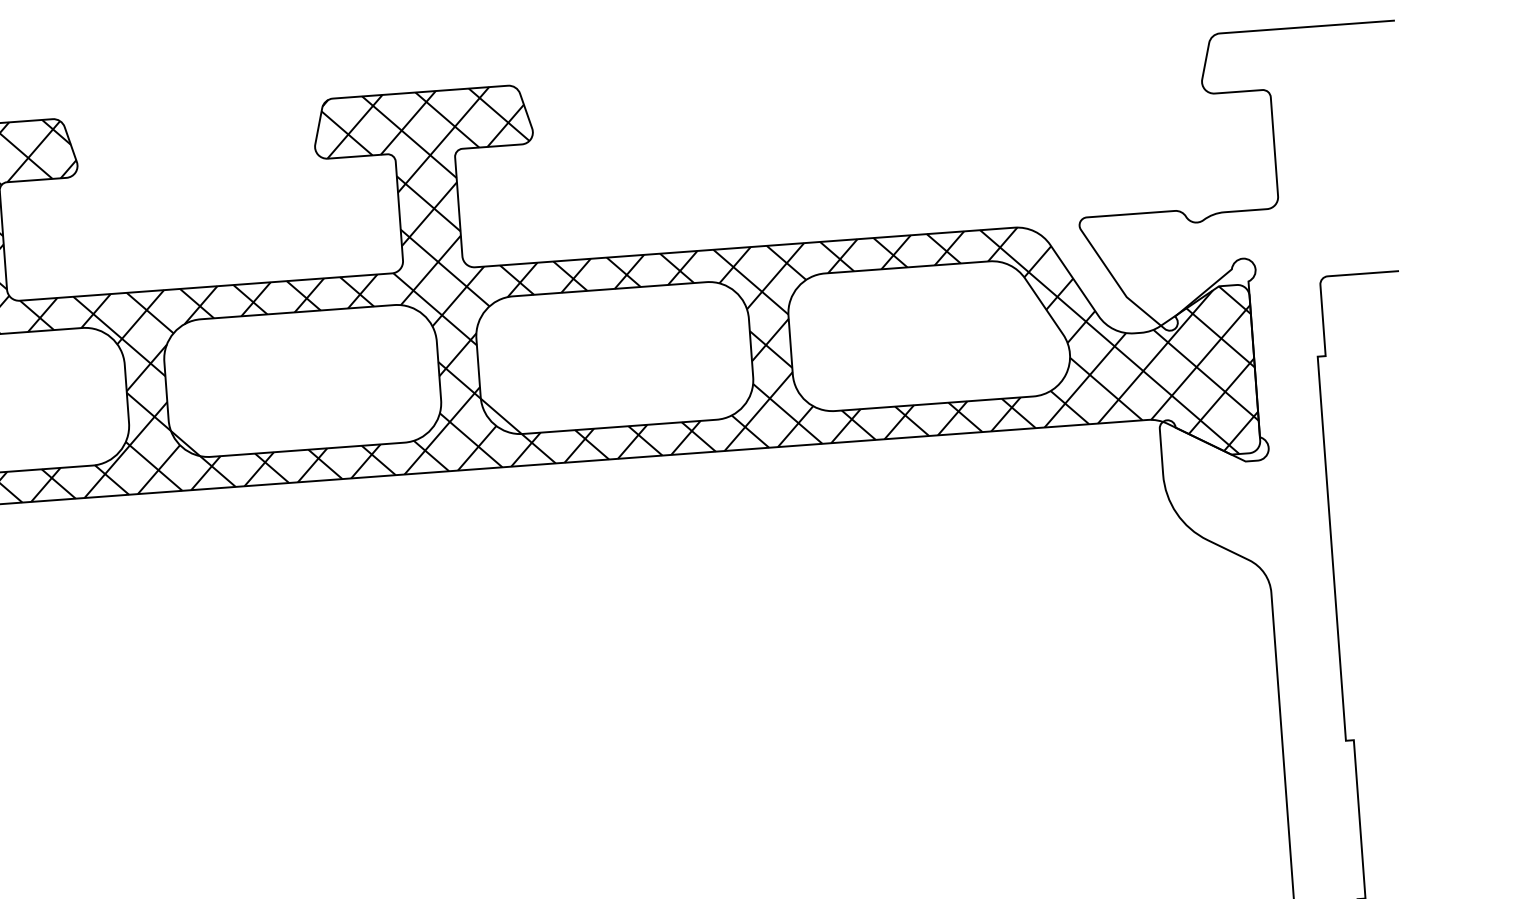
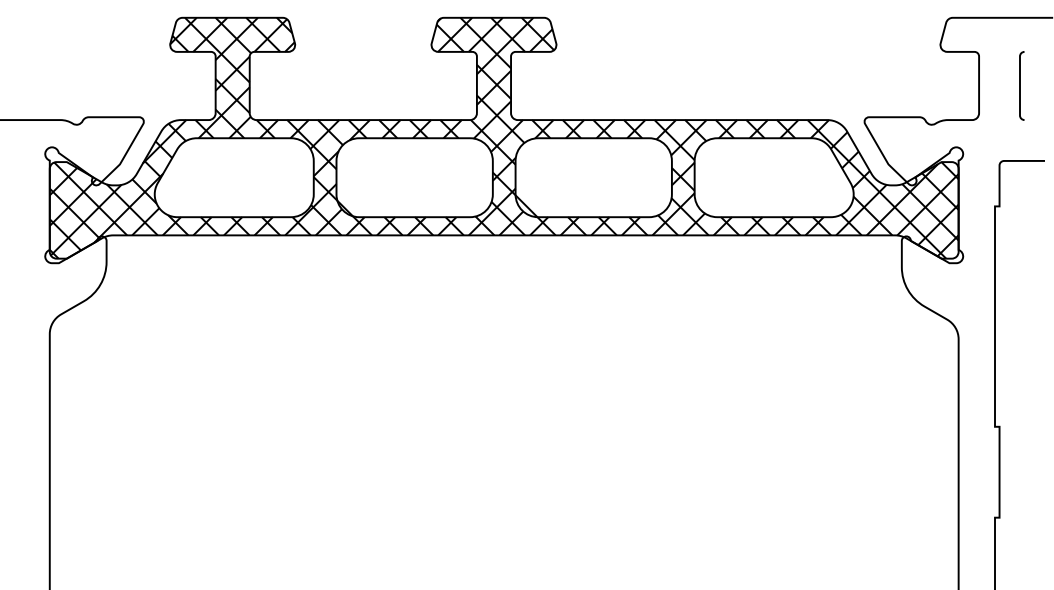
curve: (1346, 142) -> (1020, 85), added

